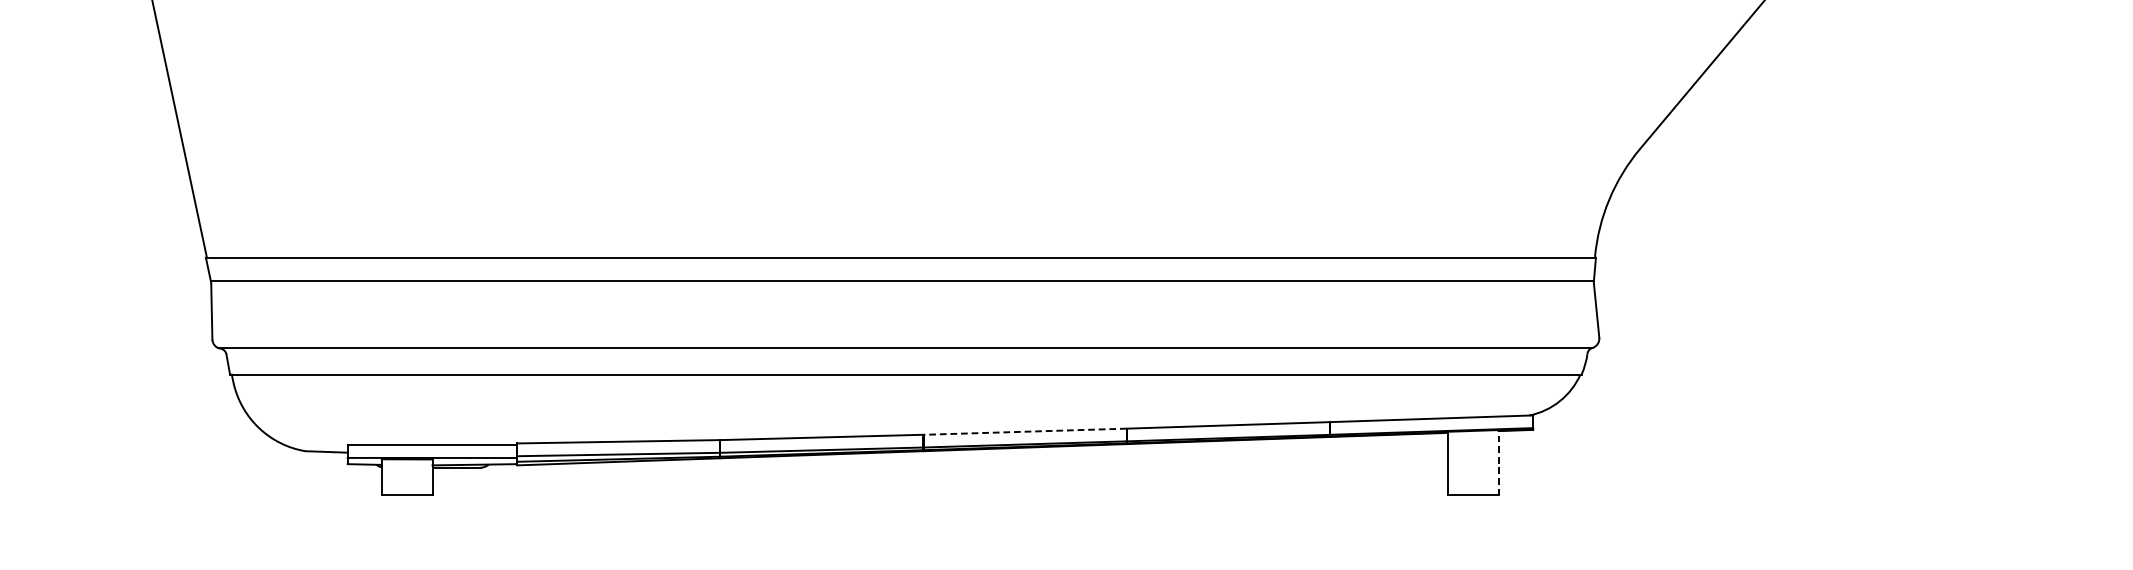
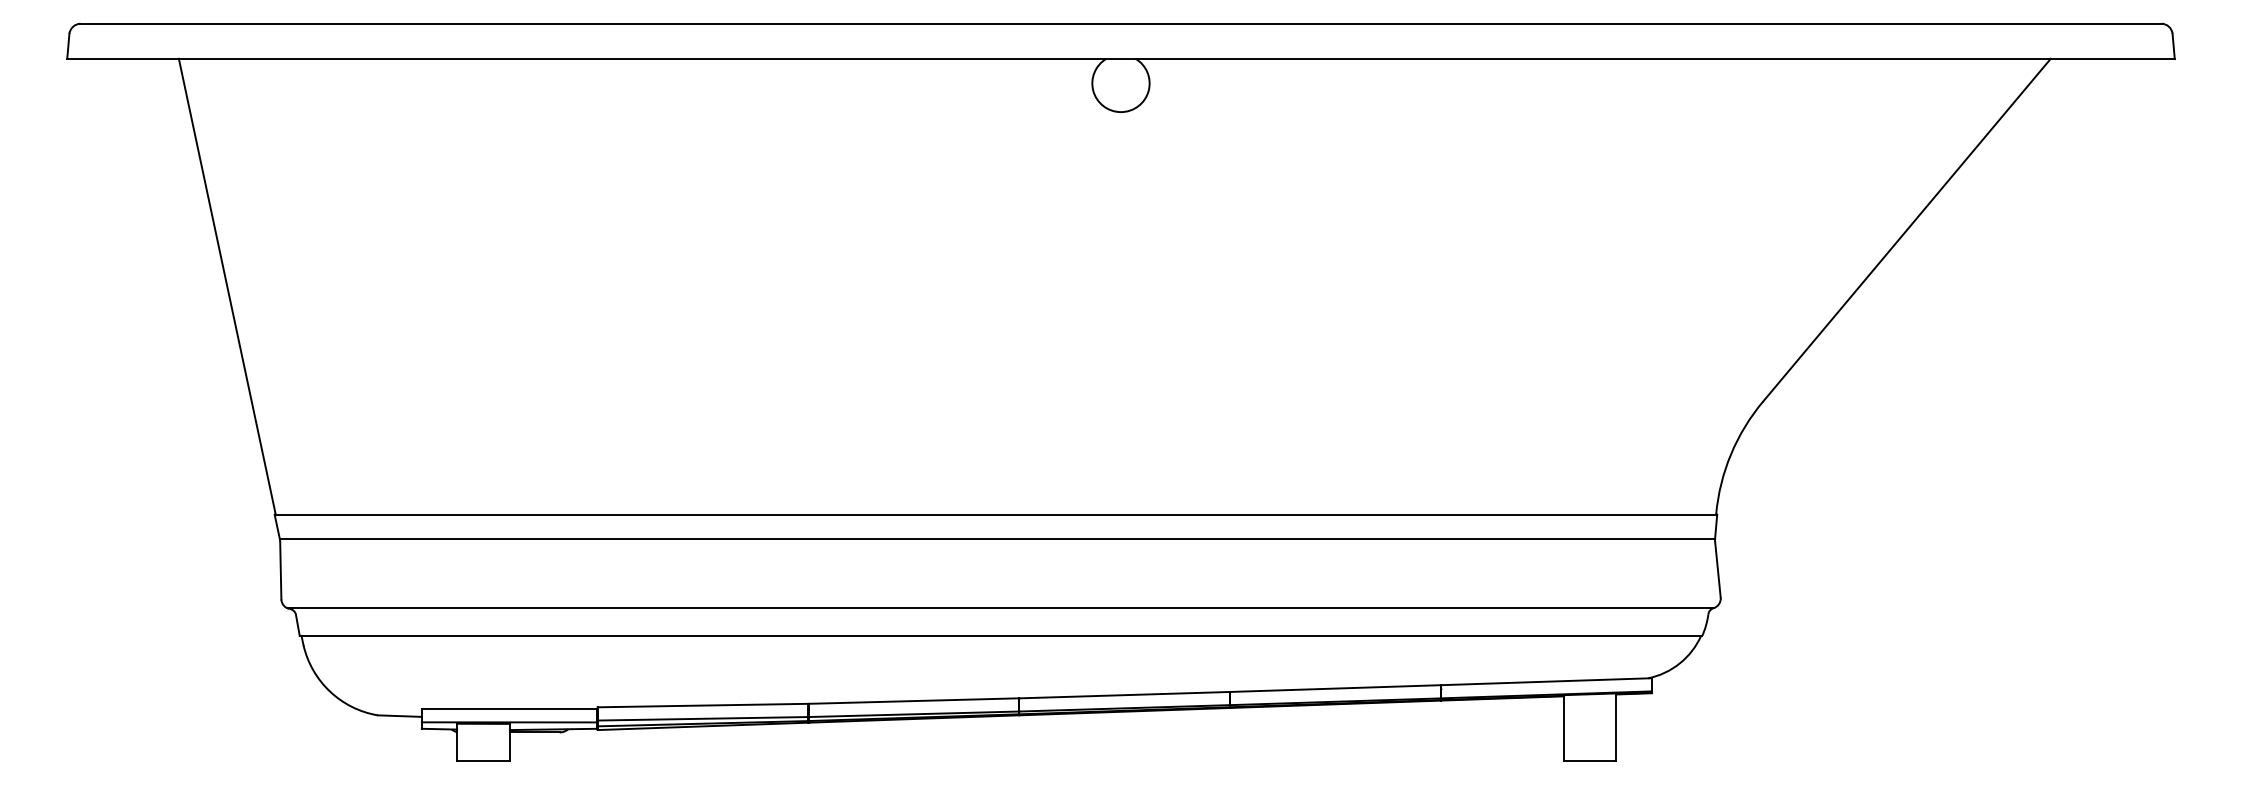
line: (1024, 432) -> (1124, 695), dashed -> solid
line: (1498, 462) -> (1616, 727), dashed -> solid

